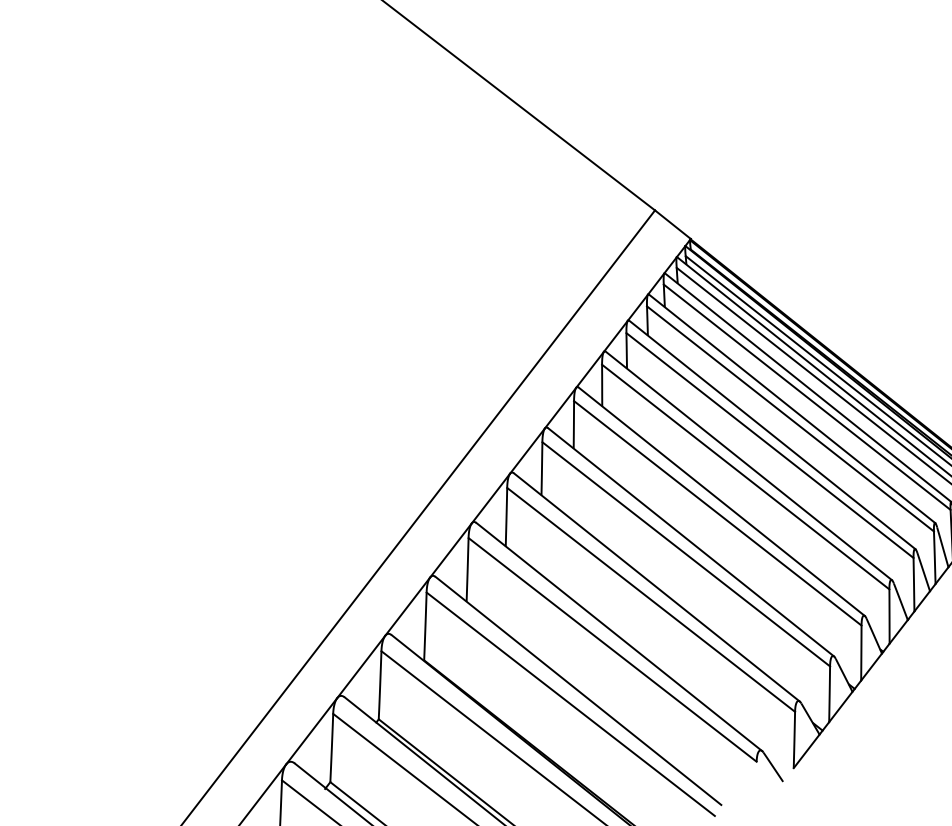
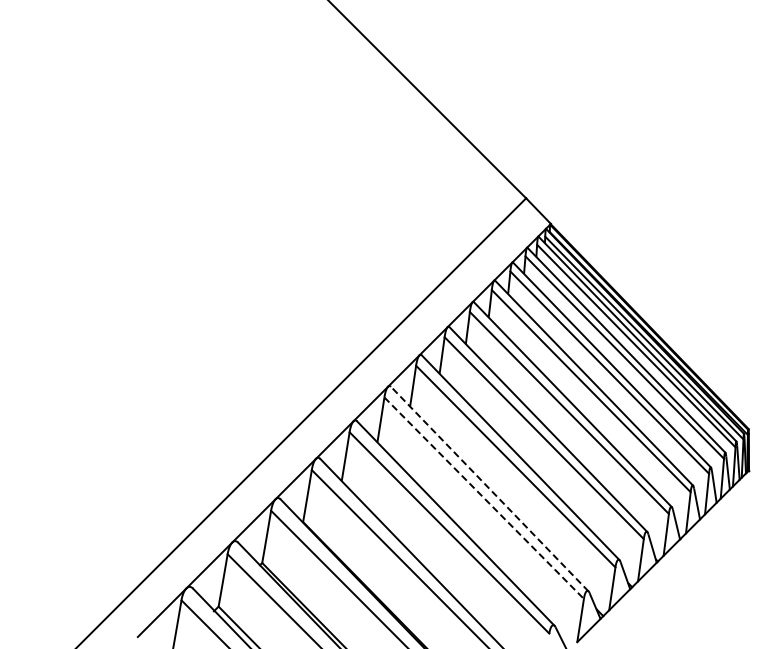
line: (656, 586) -> (489, 488), solid -> dashed
line: (651, 600) -> (484, 498), solid -> dashed

